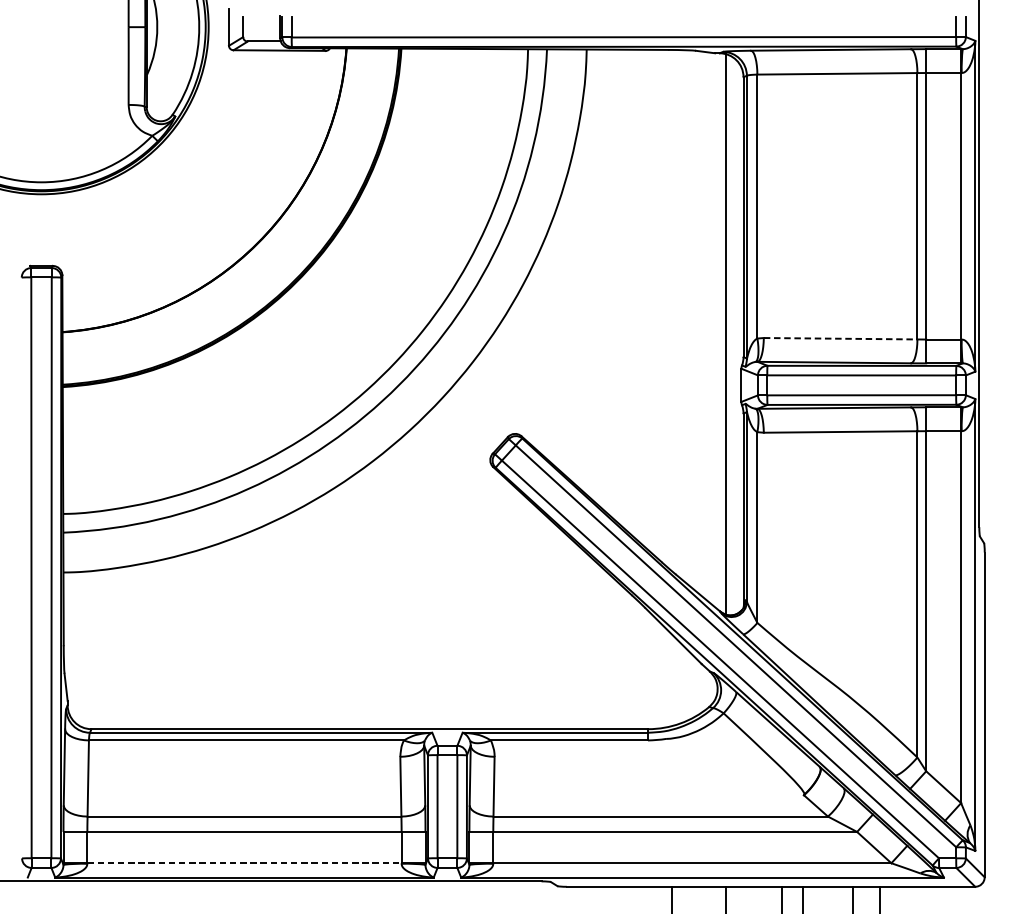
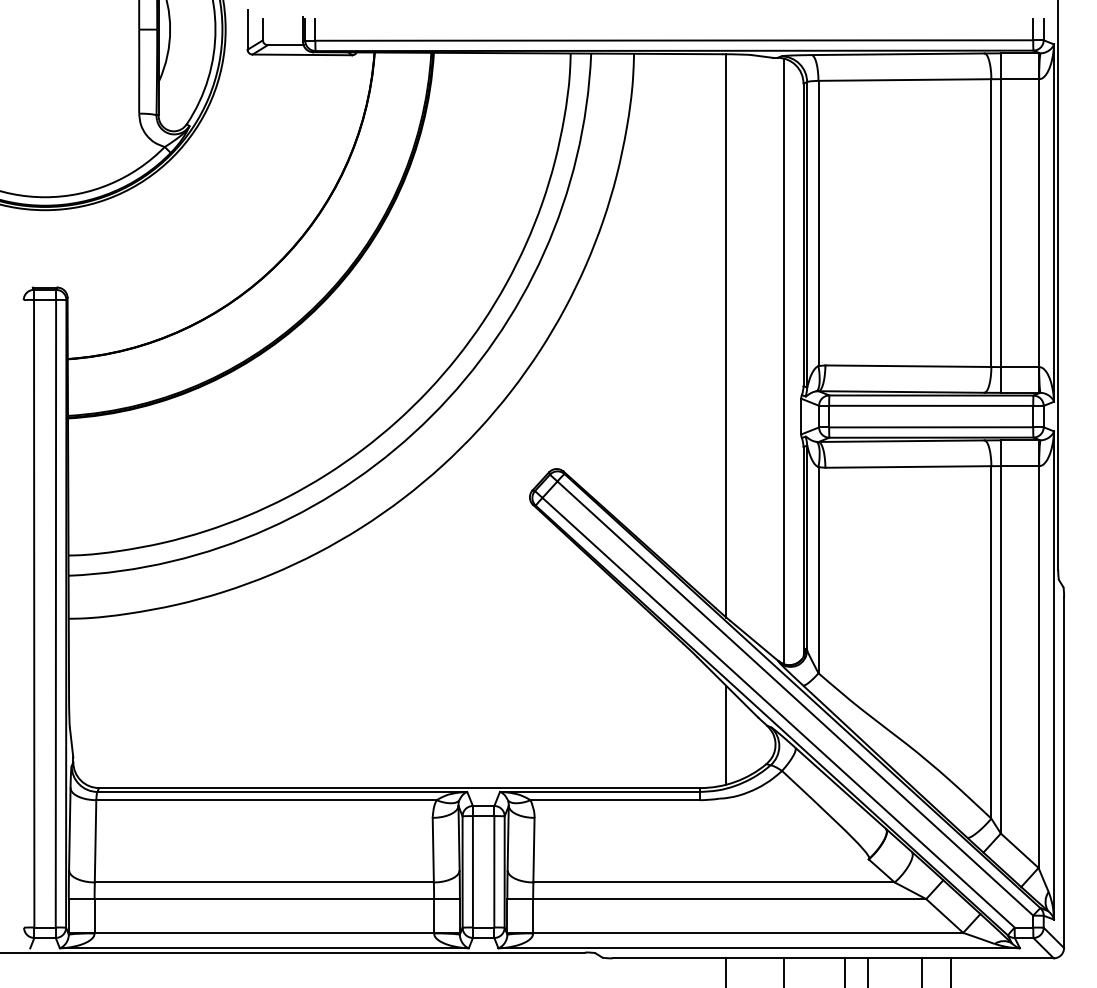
line: (672, 310) -> (726, 335), added
line: (840, 338) -> (908, 366), dashed -> solid
line: (672, 679) -> (726, 734), added
line: (244, 862) -> (264, 932), dashed -> solid

